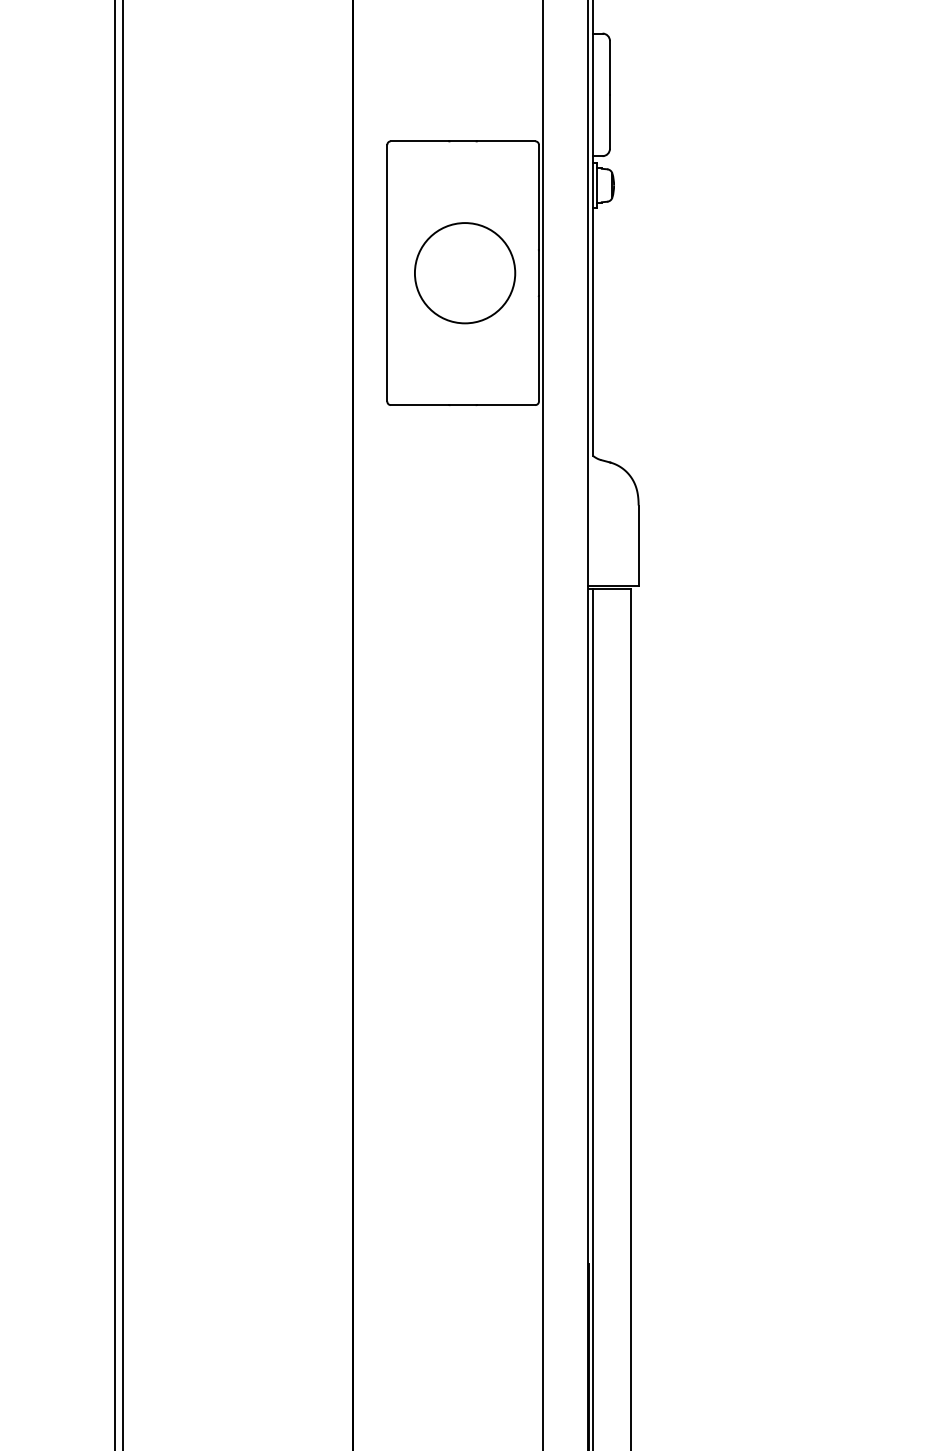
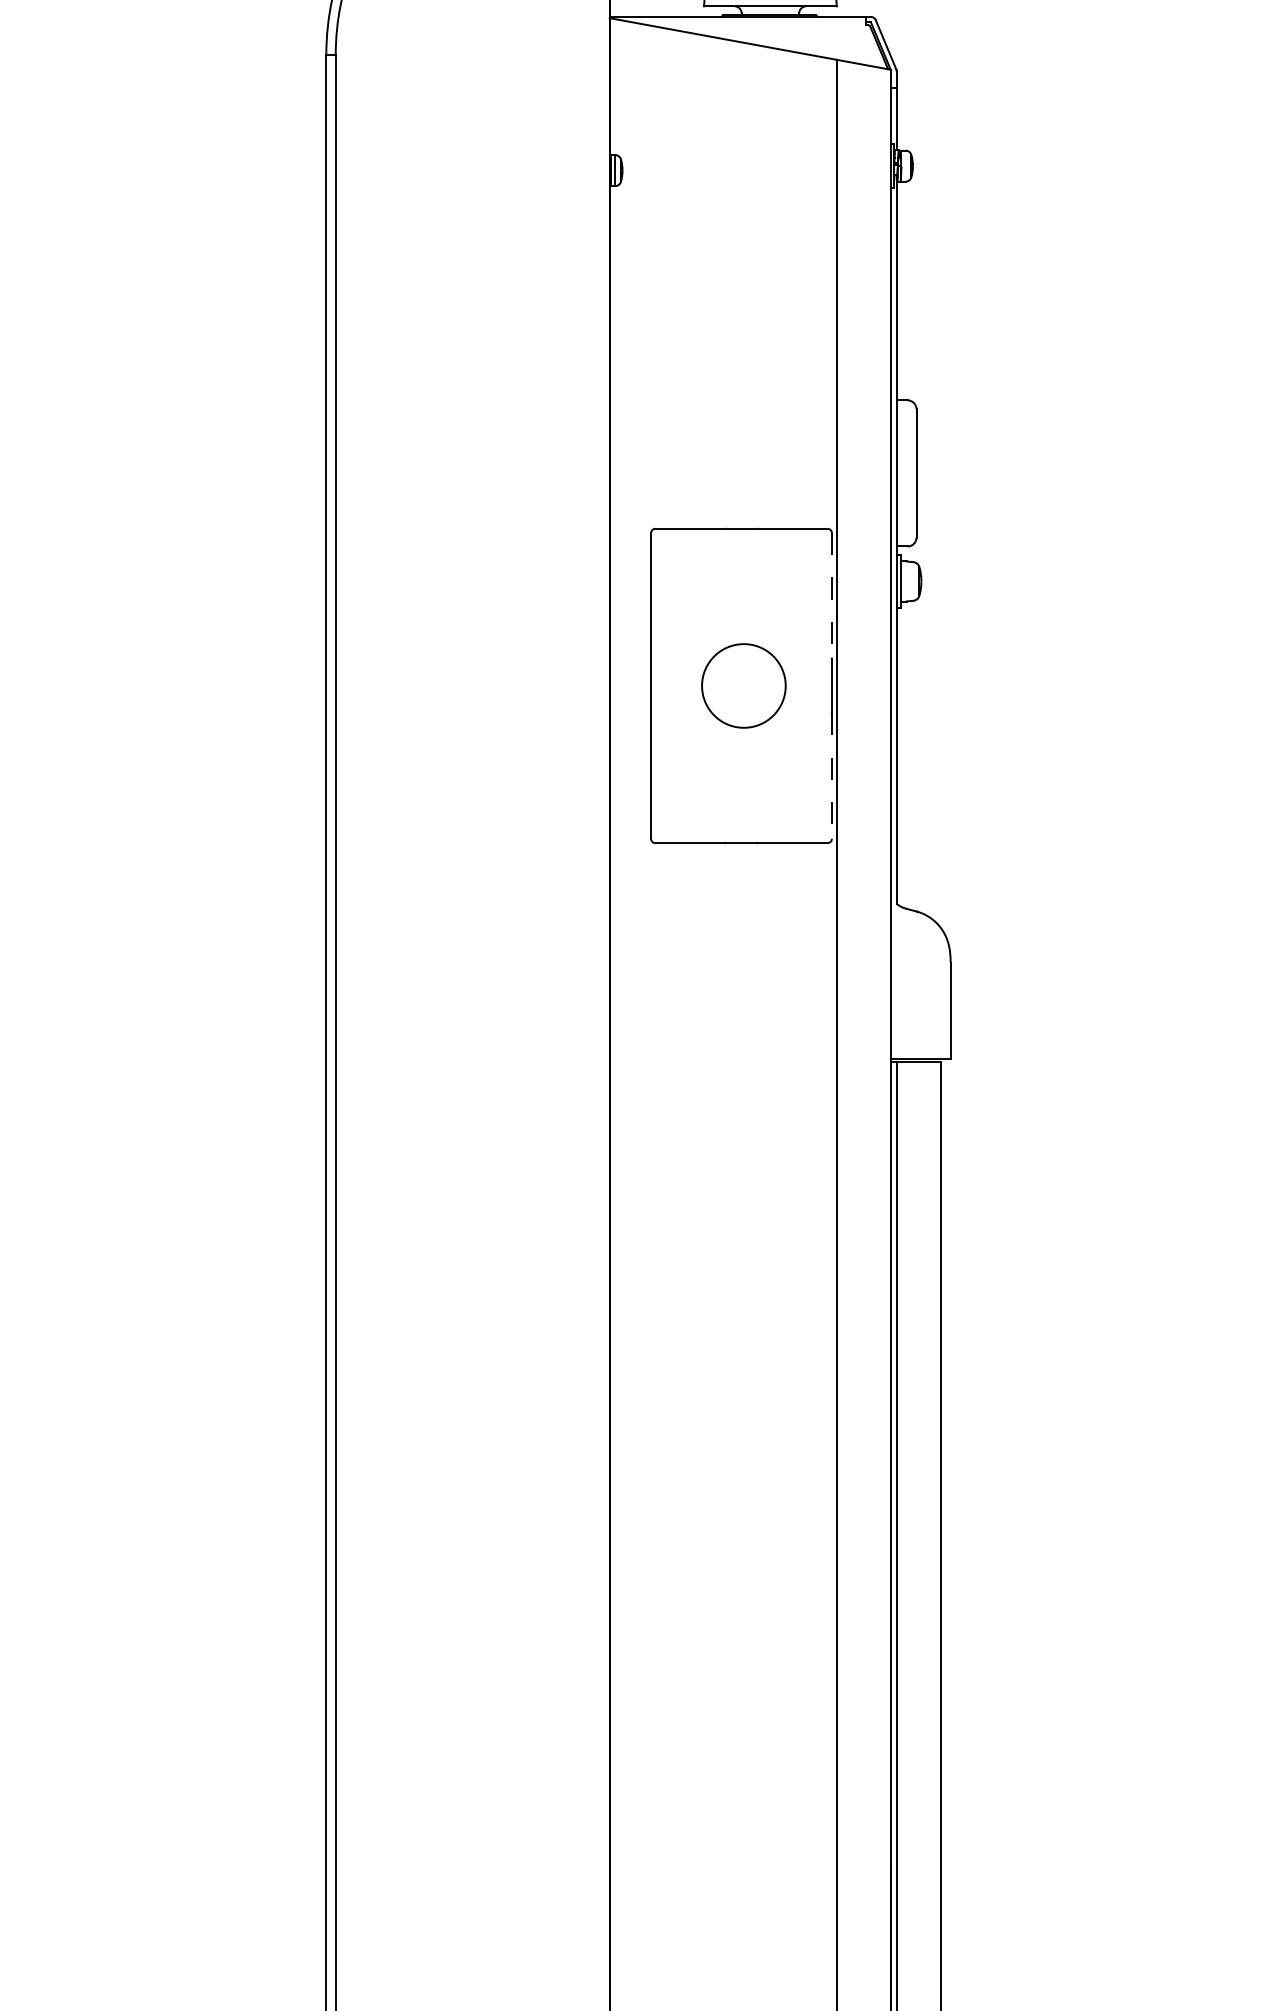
line: (538, 197) -> (831, 595), solid -> dashed
circle: (464, 272) -> (743, 685), size x0.7
line: (538, 349) -> (831, 776), solid -> dashed

